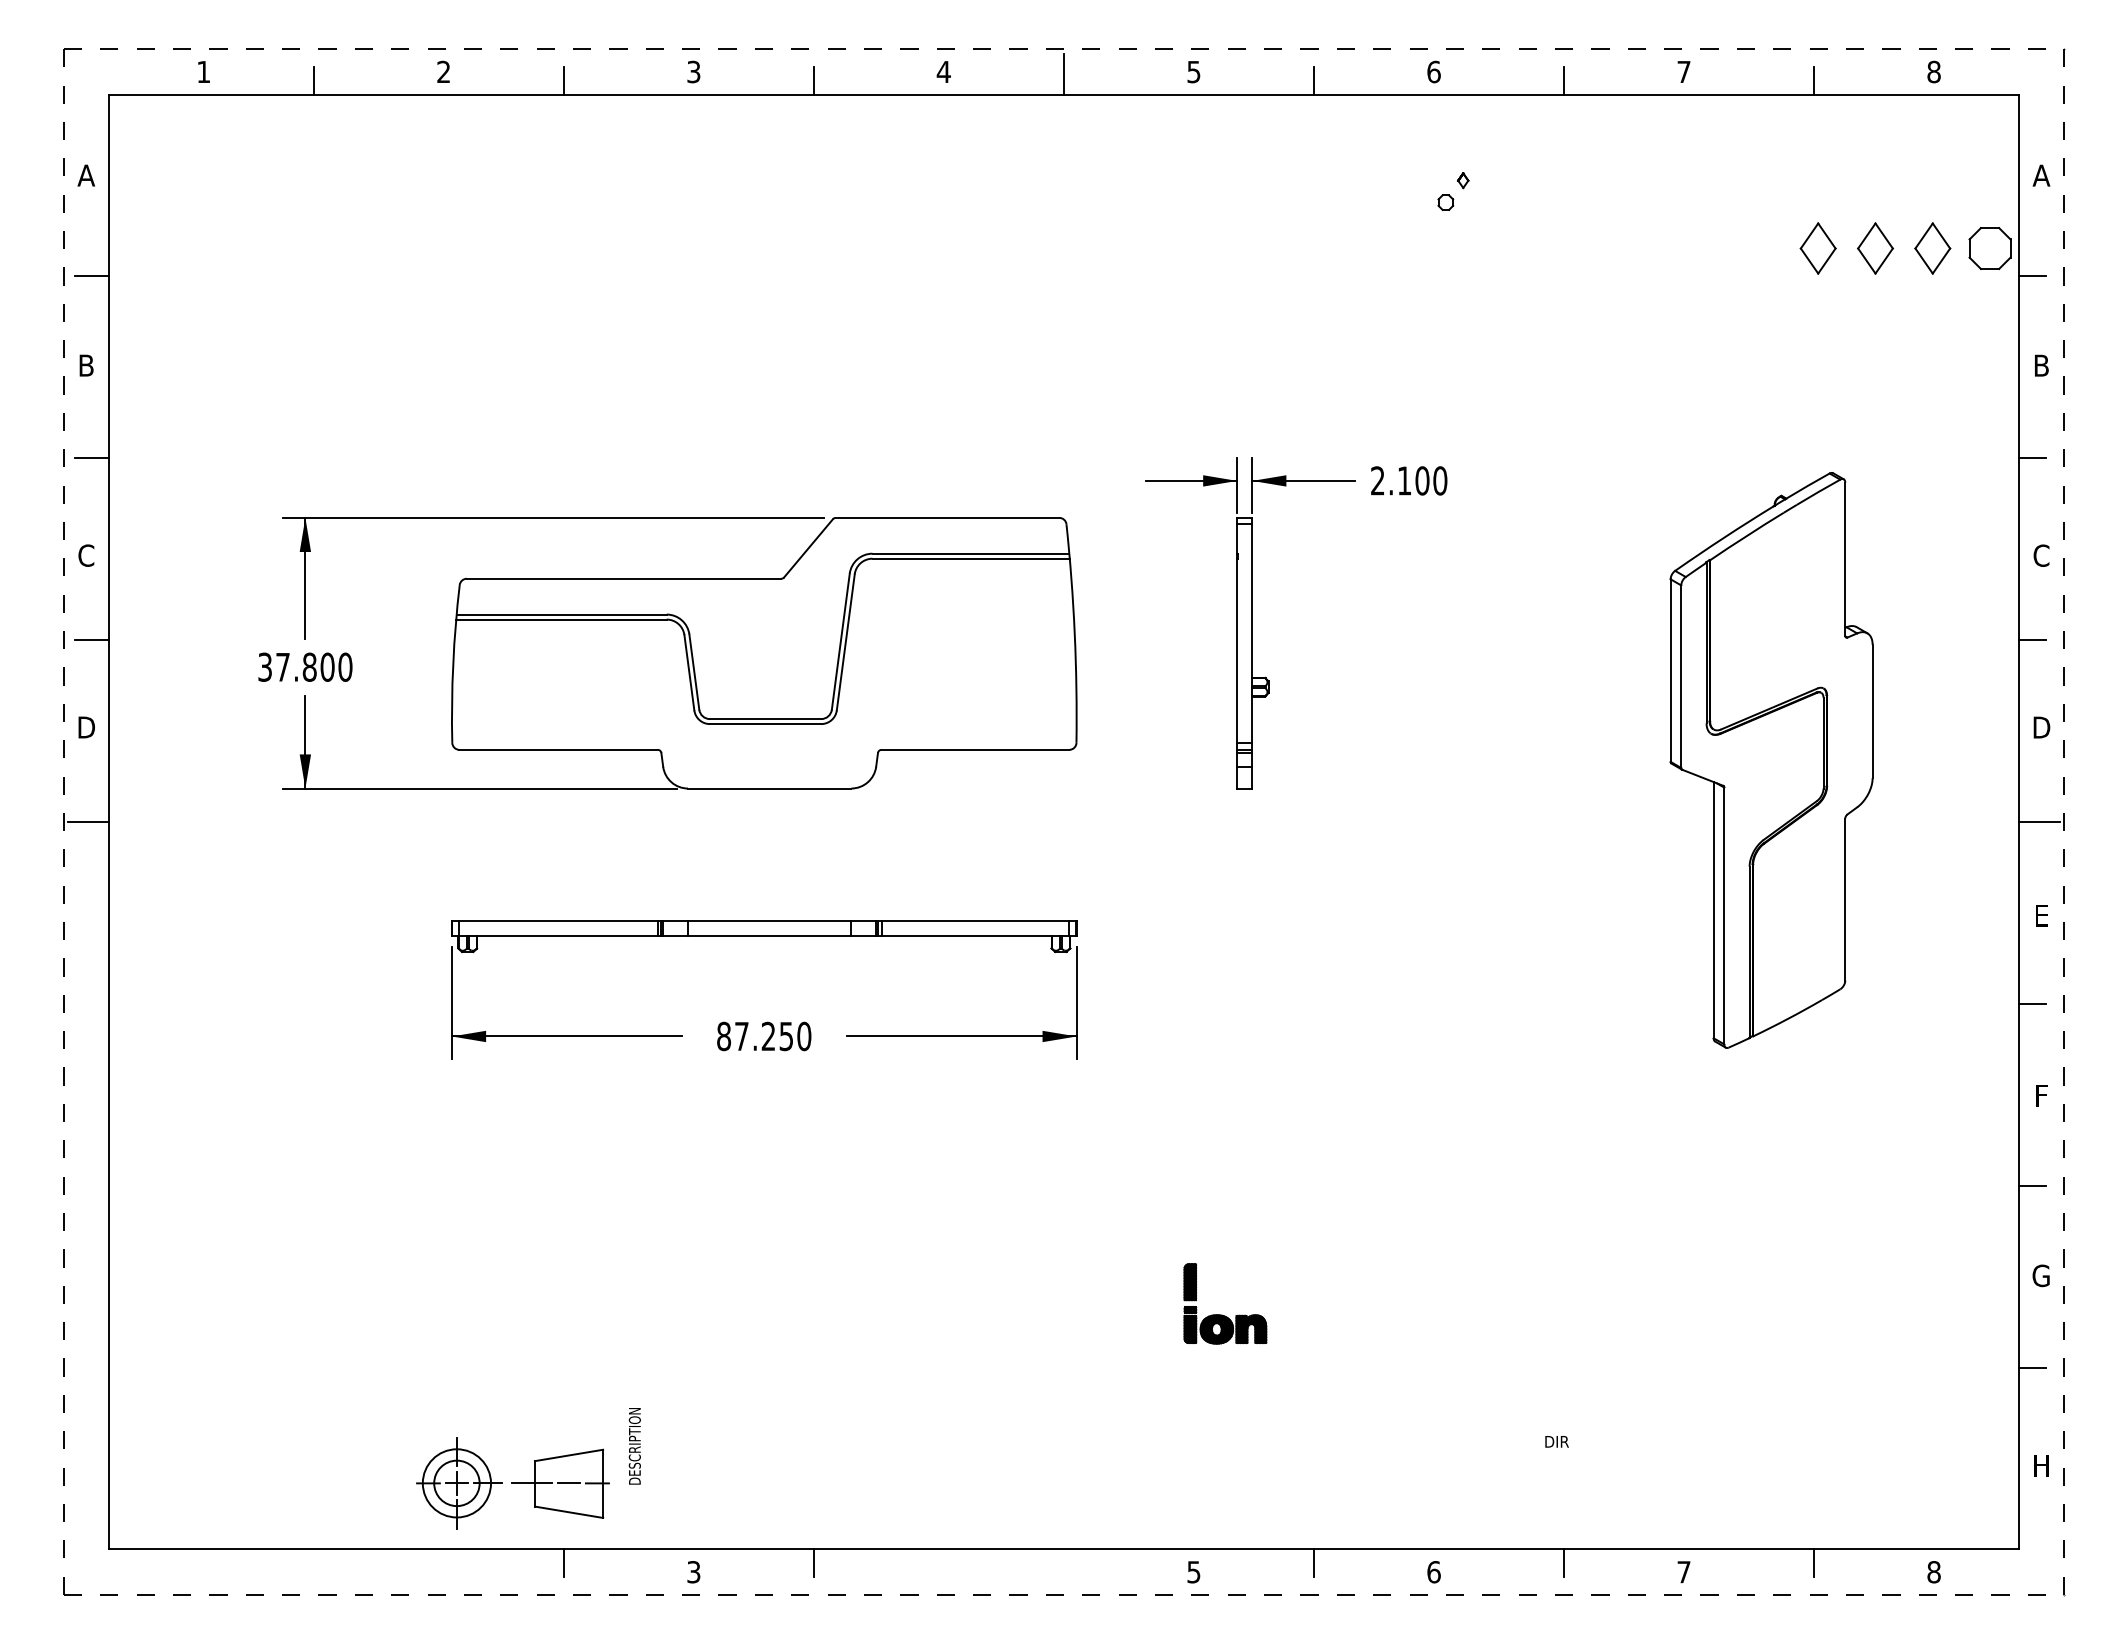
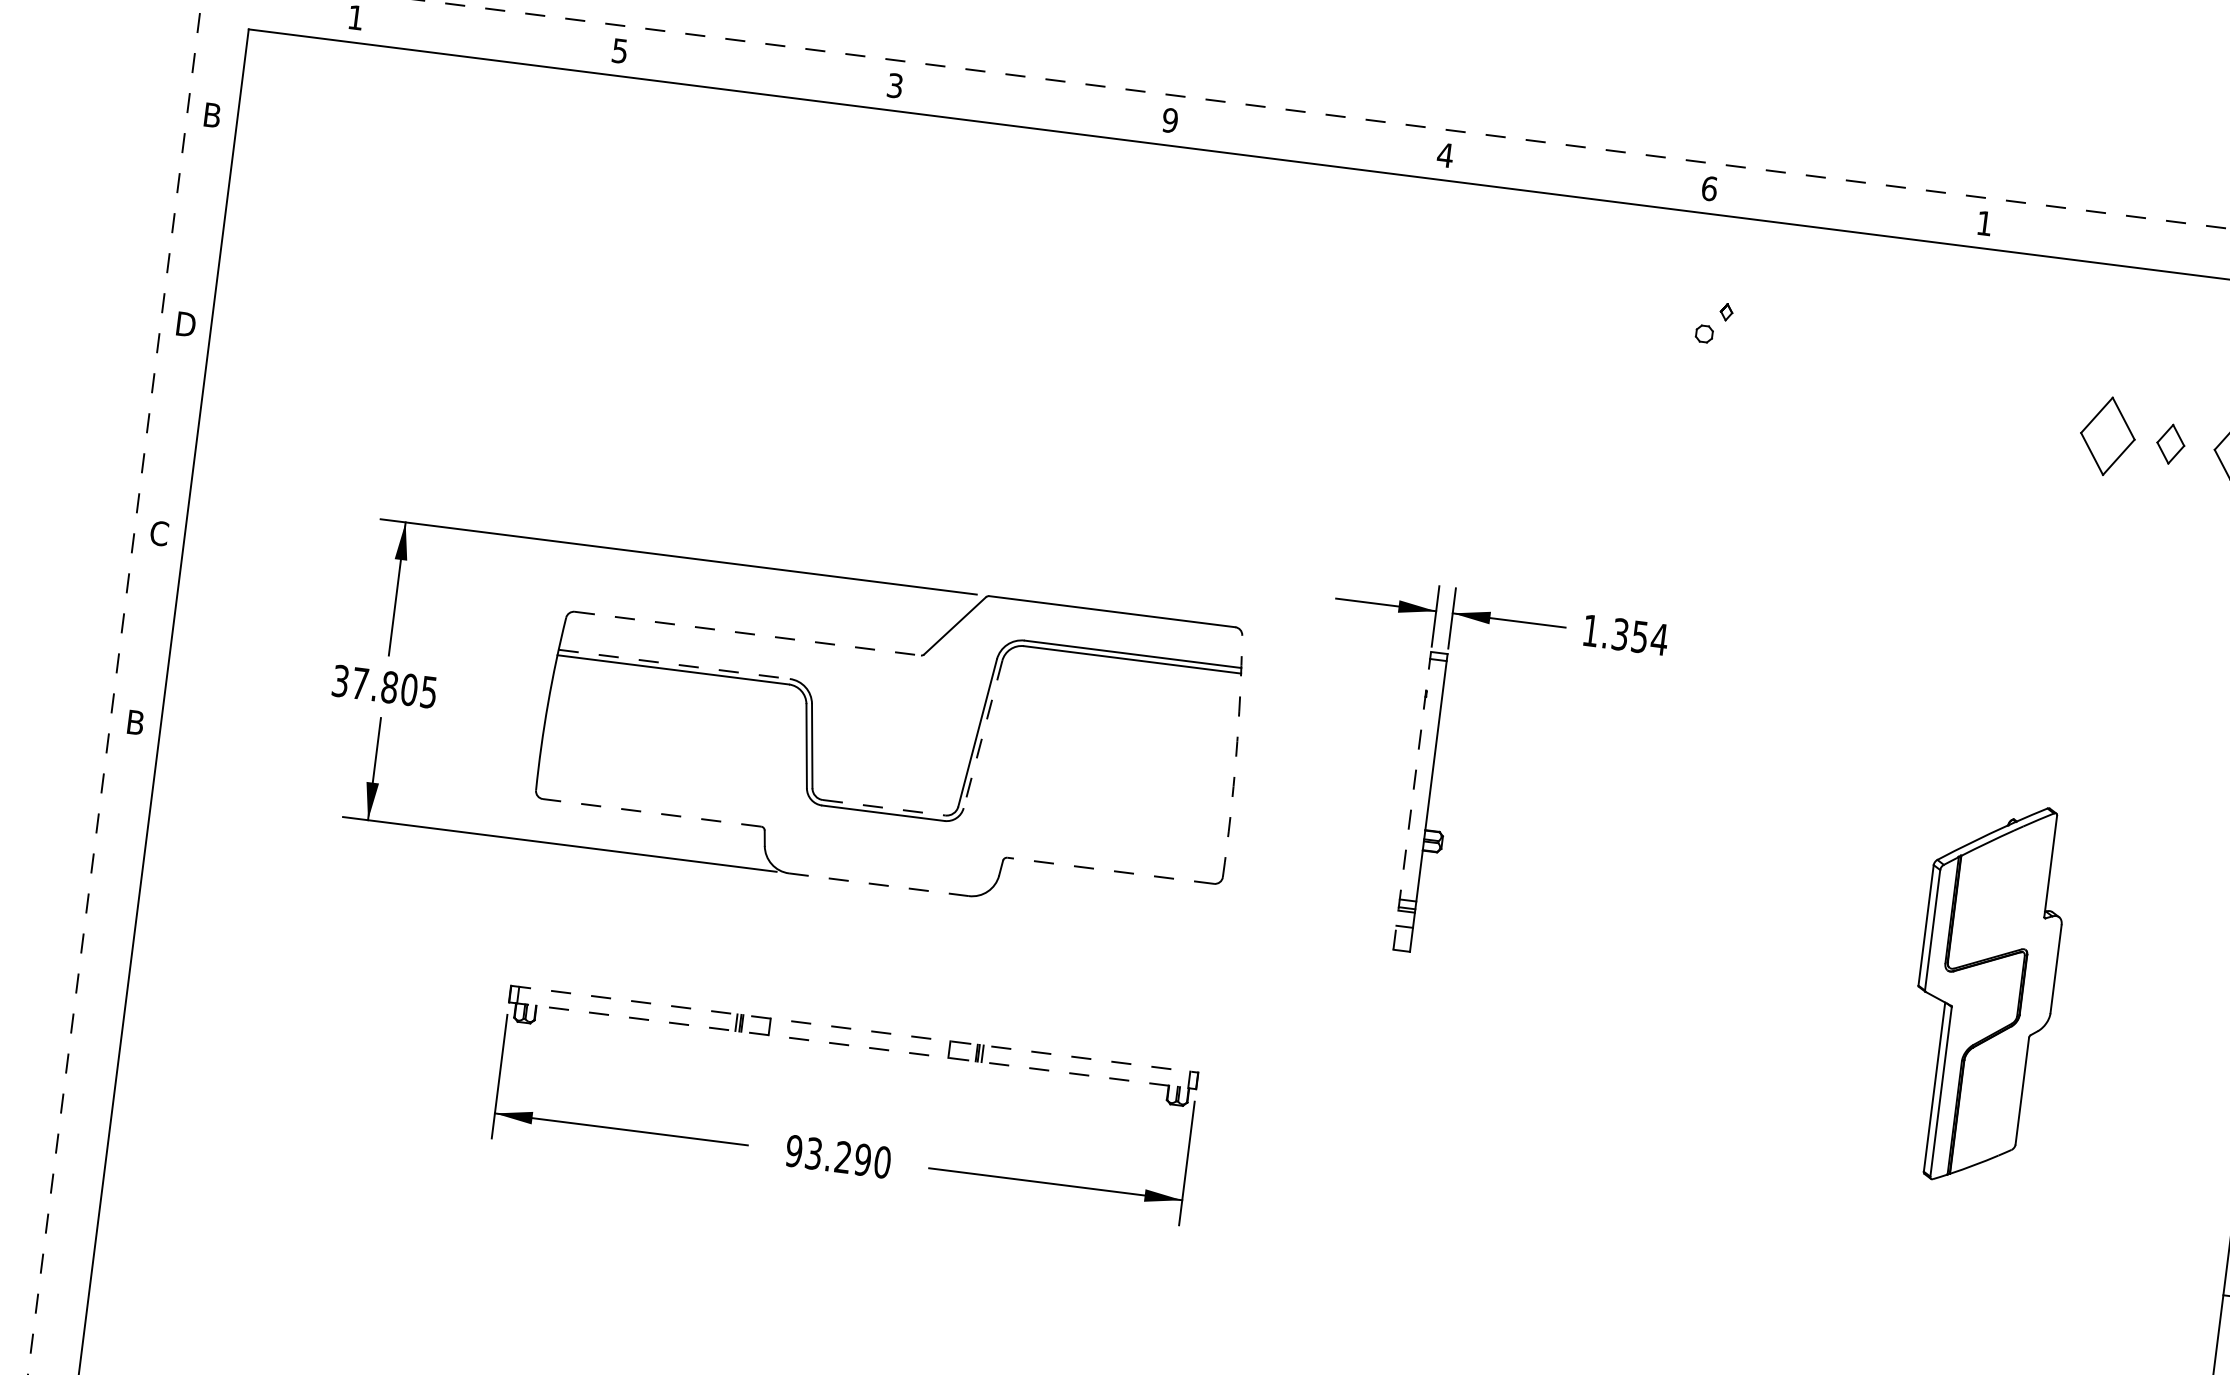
text: (443, 71) -> (619, 50), 2 -> 5
text: (943, 71) -> (1169, 119), 4 -> 9
text: (1683, 71) -> (1984, 222), 7 -> 1
text: (1193, 72) -> (1444, 155), 5 -> 4
line: (1064, 73) -> (1302, 138), removed
line: (313, 80) -> (475, 42), removed
line: (563, 80) -> (750, 76), removed
line: (813, 80) -> (1025, 111), removed
line: (1314, 80) -> (1576, 181), removed
line: (1564, 80) -> (1851, 216), removed
line: (1814, 80) -> (2127, 250), removed
text: (86, 175) -> (212, 115), A -> B
part: (1817, 248) -> (2106, 436), size x1.4
part: (1875, 248) -> (2170, 444), size x0.7
line: (92, 276) -> (204, 227), removed
text: (86, 365) -> (186, 324), B -> D
line: (92, 458) -> (179, 427), removed
text: (1409, 480) -> (1625, 634), 2.100 -> 1.354
line: (624, 578) -> (748, 633), solid -> dashed
line: (562, 614) -> (675, 664), solid -> dashed
arc: (1074, 633) -> (1235, 756), solid -> dashed
line: (92, 640) -> (154, 627), removed
line: (845, 642) -> (982, 734), solid -> dashed
line: (1237, 652) -> (1412, 800), solid -> dashed
text: (345, 666) -> (429, 691), 37.800 -> 37.805
line: (765, 719) -> (883, 808), solid -> dashed
text: (86, 727) -> (135, 722), D -> B
line: (558, 749) -> (652, 812), solid -> dashed
line: (975, 749) -> (1110, 870), solid -> dashed
part: (1771, 760) -> (1985, 993), size x0.6
line: (769, 788) -> (878, 884), solid -> dashed
line: (87, 822) -> (123, 827), removed
line: (764, 920) -> (854, 1029), solid -> dashed
line: (764, 935) -> (852, 1045), solid -> dashed
text: (755, 1036) -> (828, 1155), 87.250 -> 93.290

